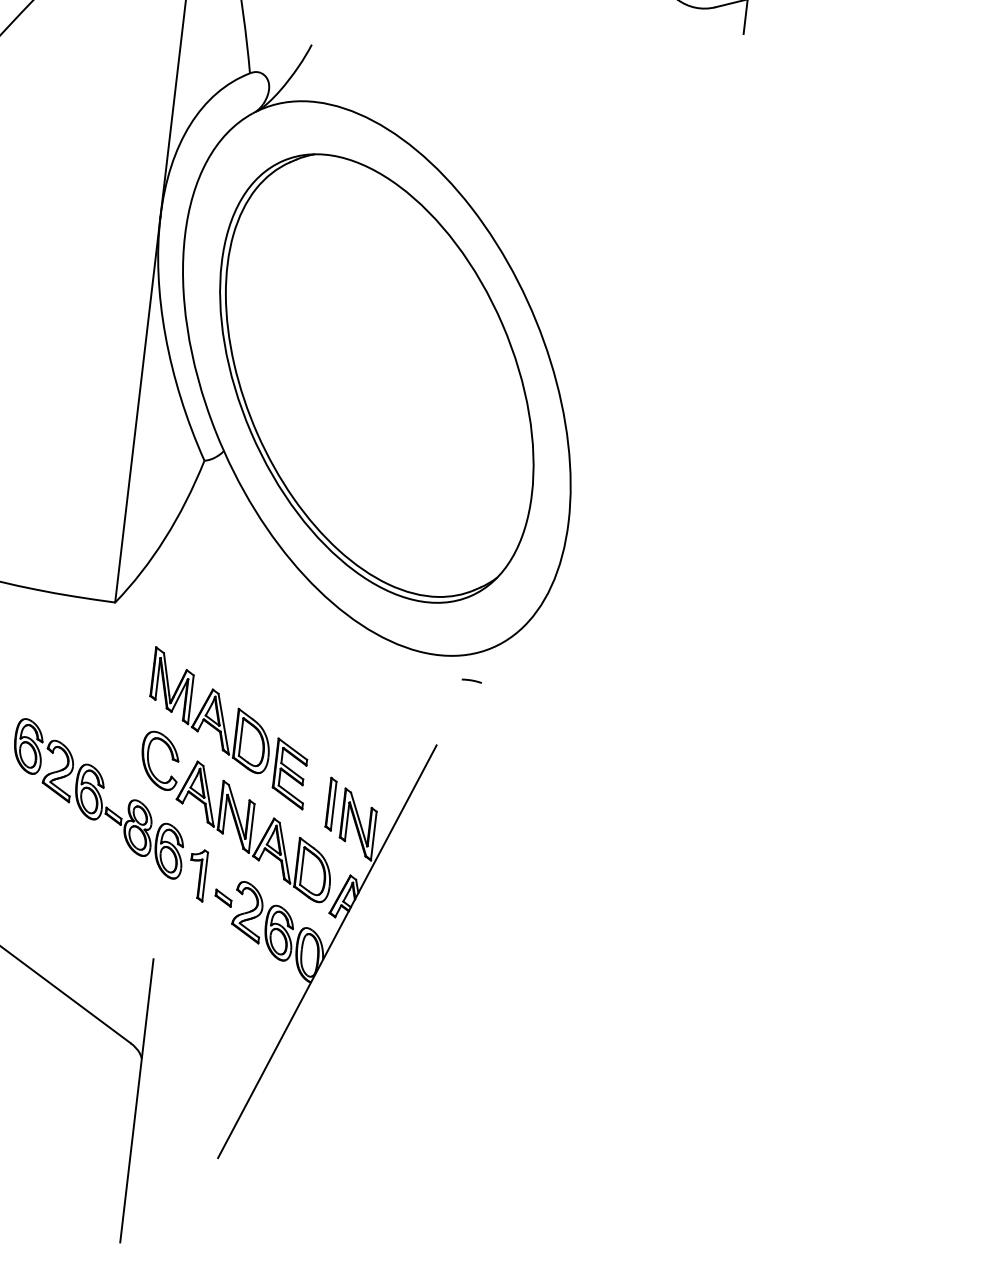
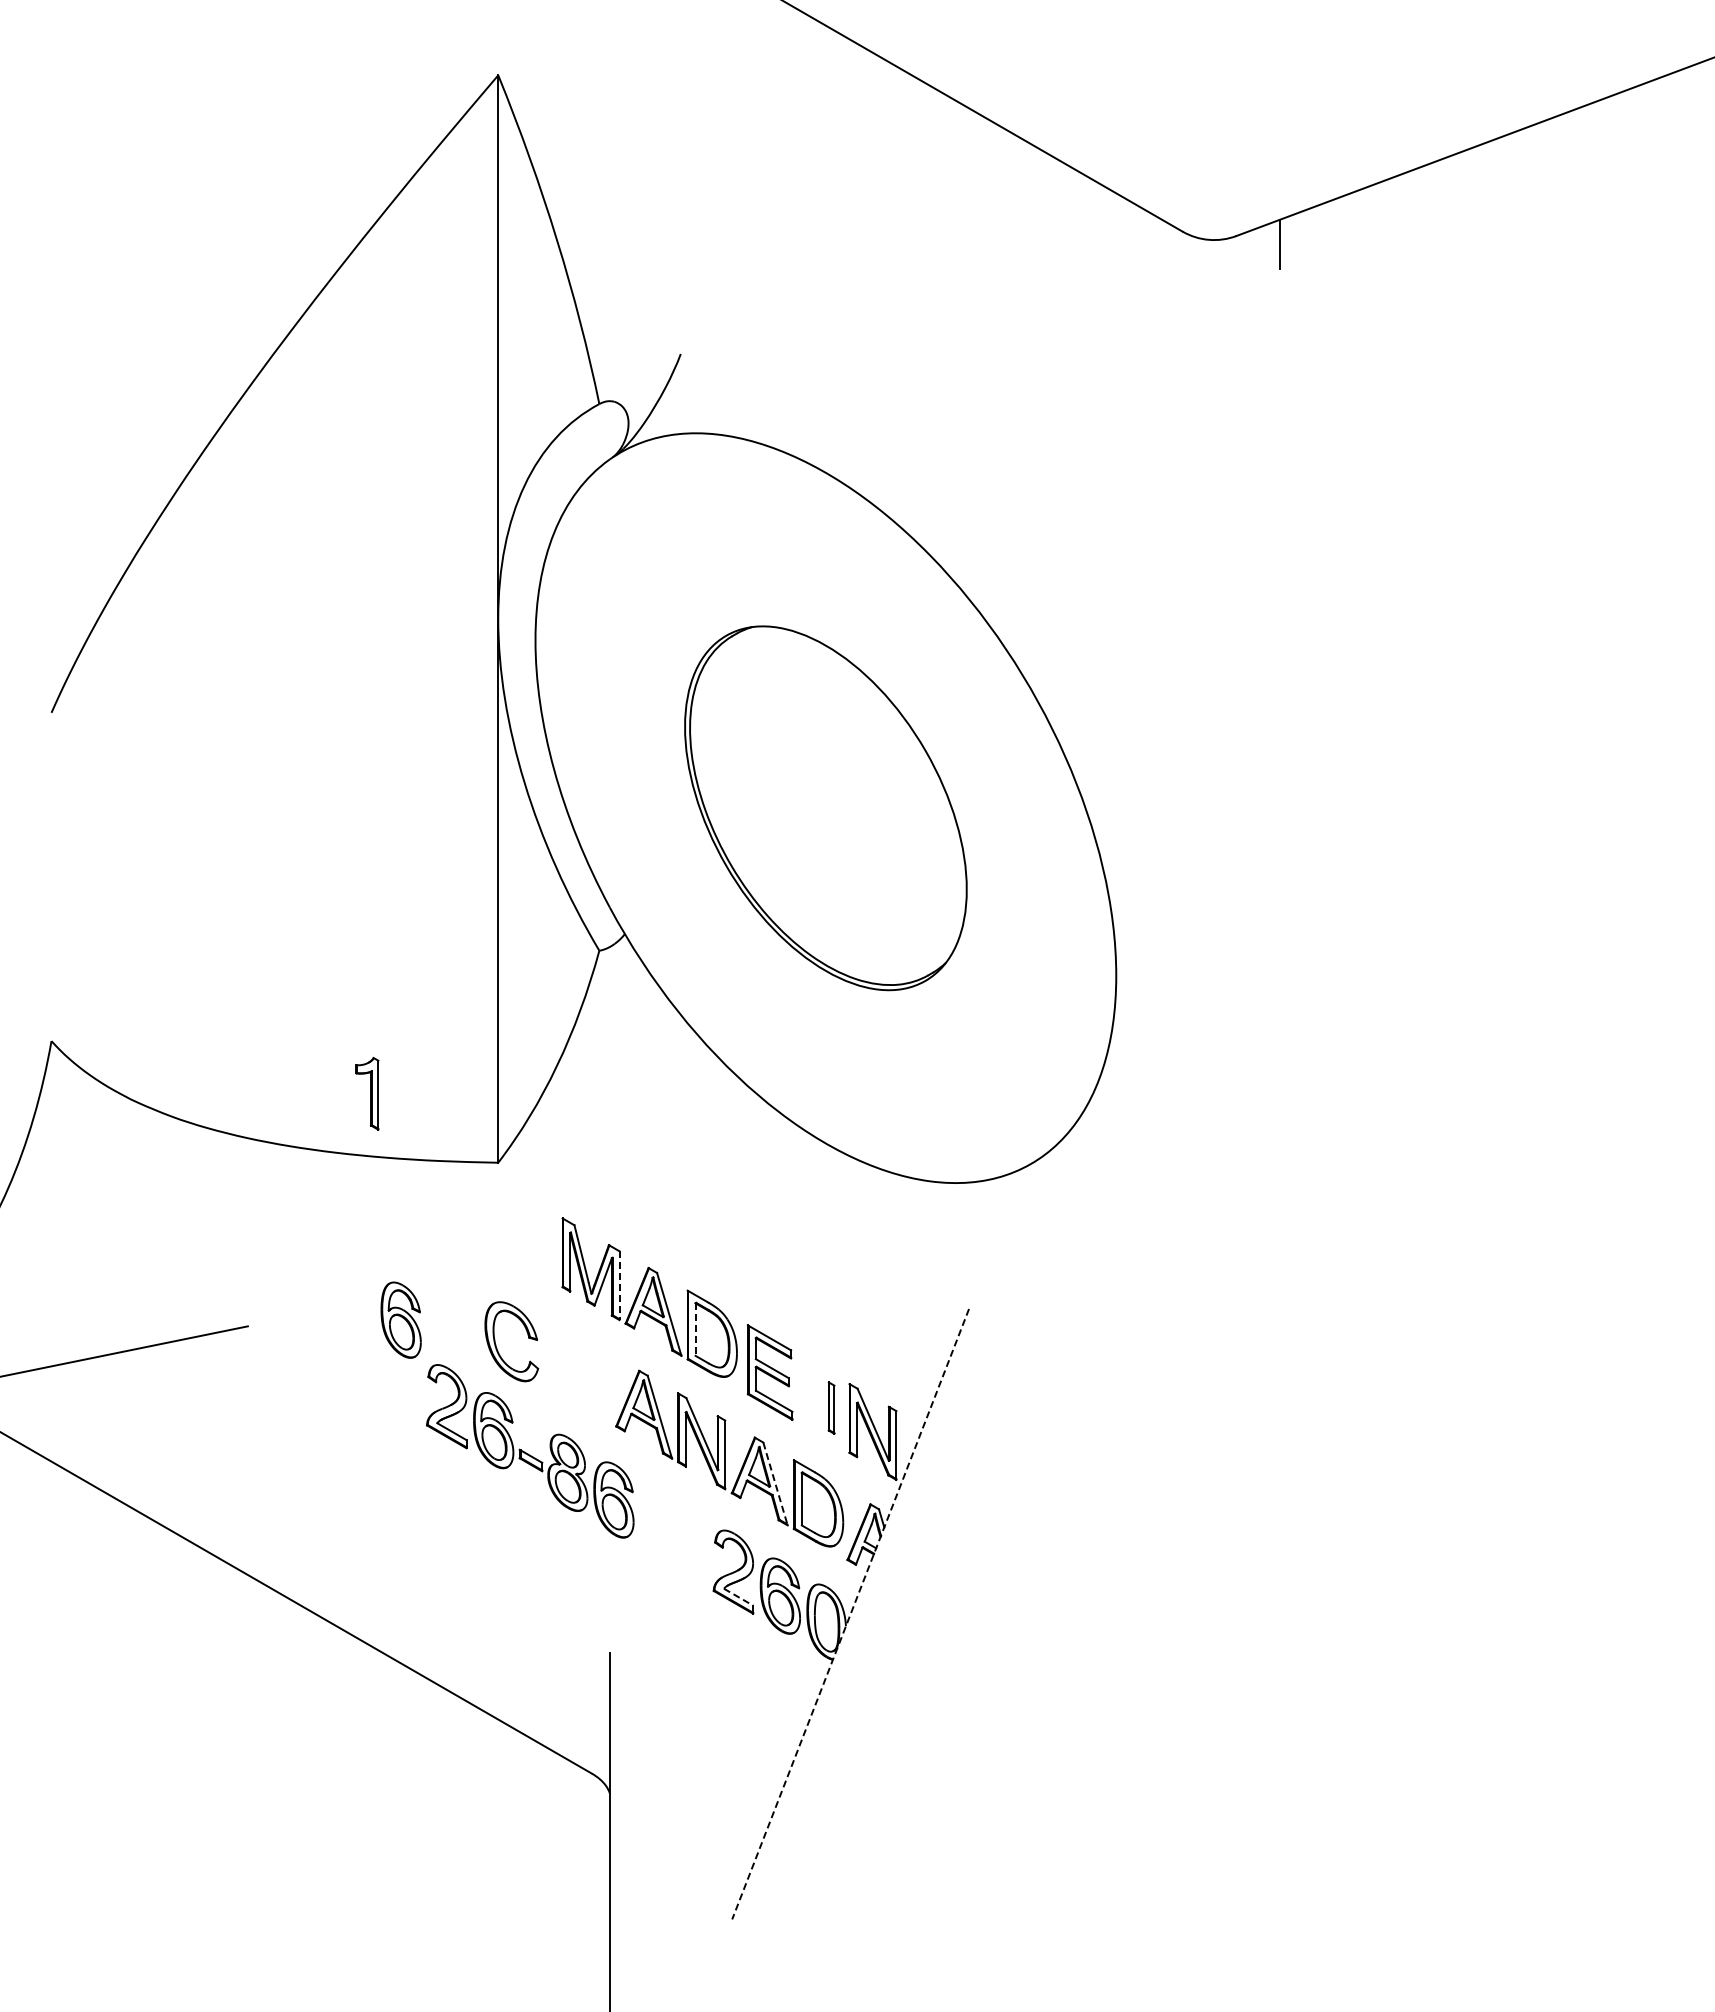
part: (376, 378) -> (825, 808), size x0.6
curve: (471, 680) -> (1007, 1213), removed
line: (190, 700) -> (619, 1286), solid -> dashed
line: (240, 737) -> (695, 1330), solid -> dashed
part: (28, 745) -> (400, 1319), moved
part: (149, 761) -> (496, 1344), moved
part: (330, 803) -> (831, 1407), size x0.7
line: (284, 853) -> (775, 1484), solid -> dashed
part: (197, 874) -> (367, 1093), moved
part: (223, 898) -> (697, 1556), removed
line: (249, 930) -> (738, 1597), solid -> dashed
line: (327, 951) -> (850, 1614), solid -> dashed

